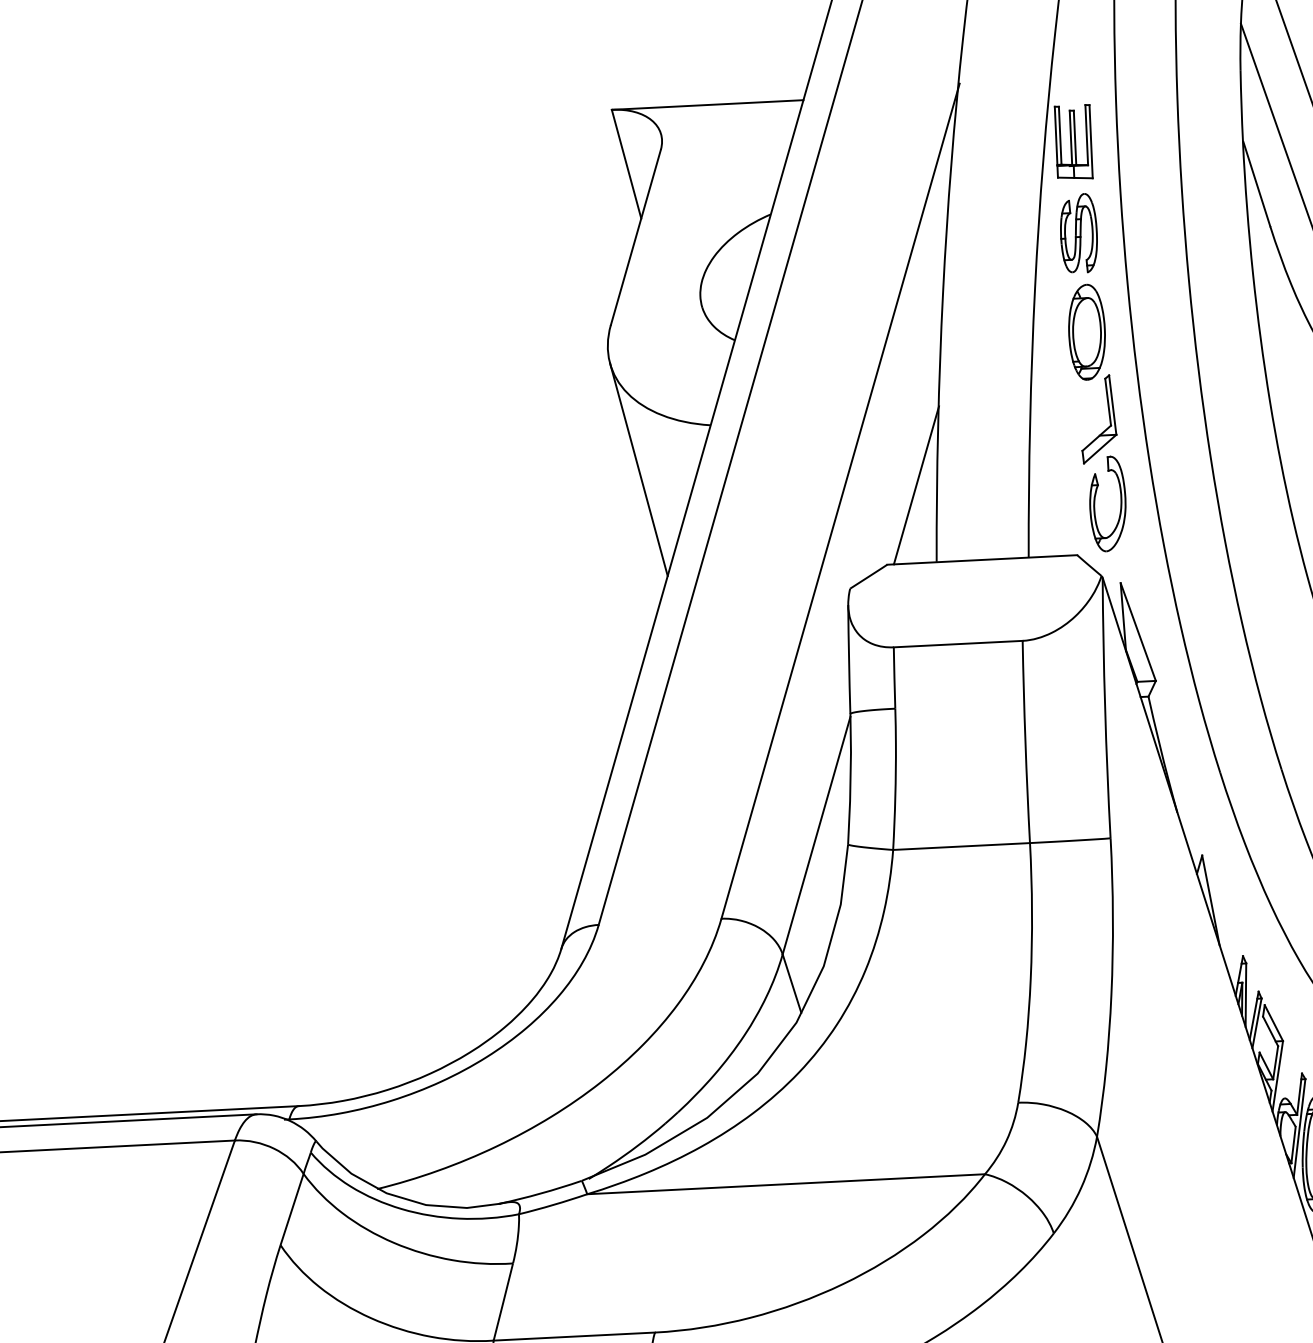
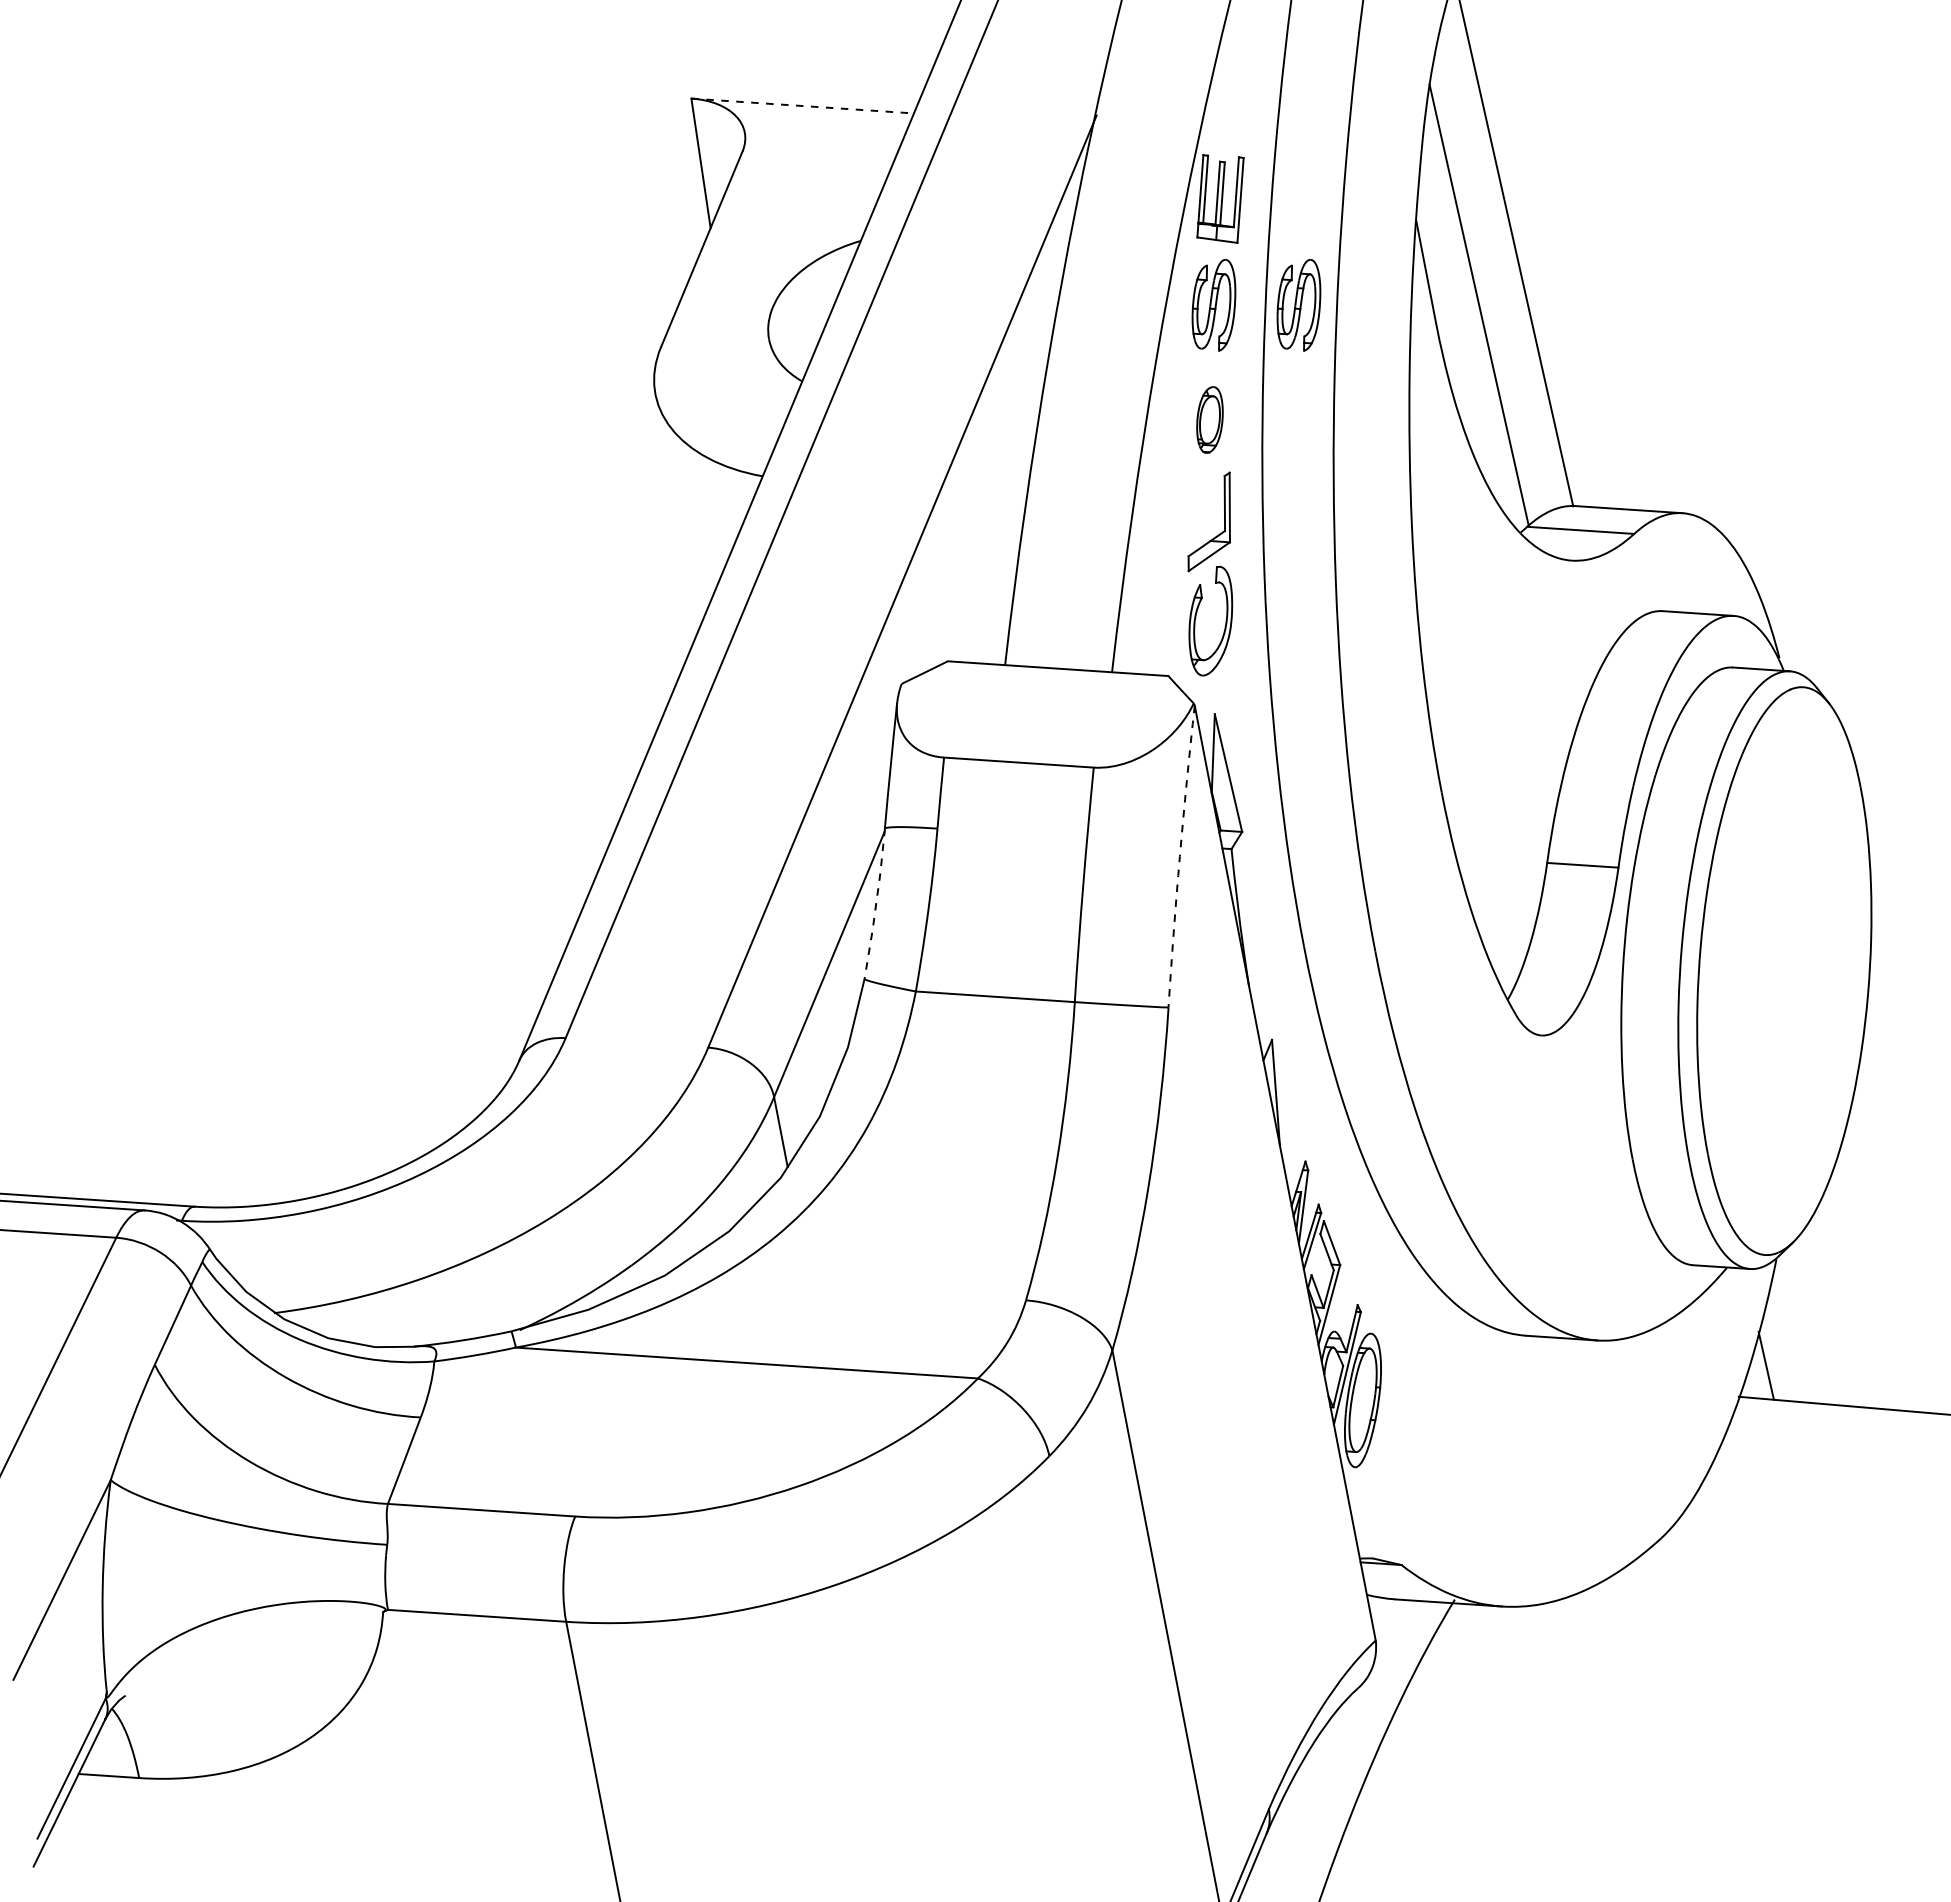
line: (707, 105) -> (802, 106), solid -> dashed
part: (1151, 225) -> (1298, 305), added
part: (1086, 331) -> (1209, 419), size x0.6
line: (638, 469) -> (673, 517), removed
line: (916, 485) -> (992, 573), removed
arc: (1104, 708) -> (1179, 856), solid -> dashed
line: (850, 779) -> (876, 904), solid -> dashed

